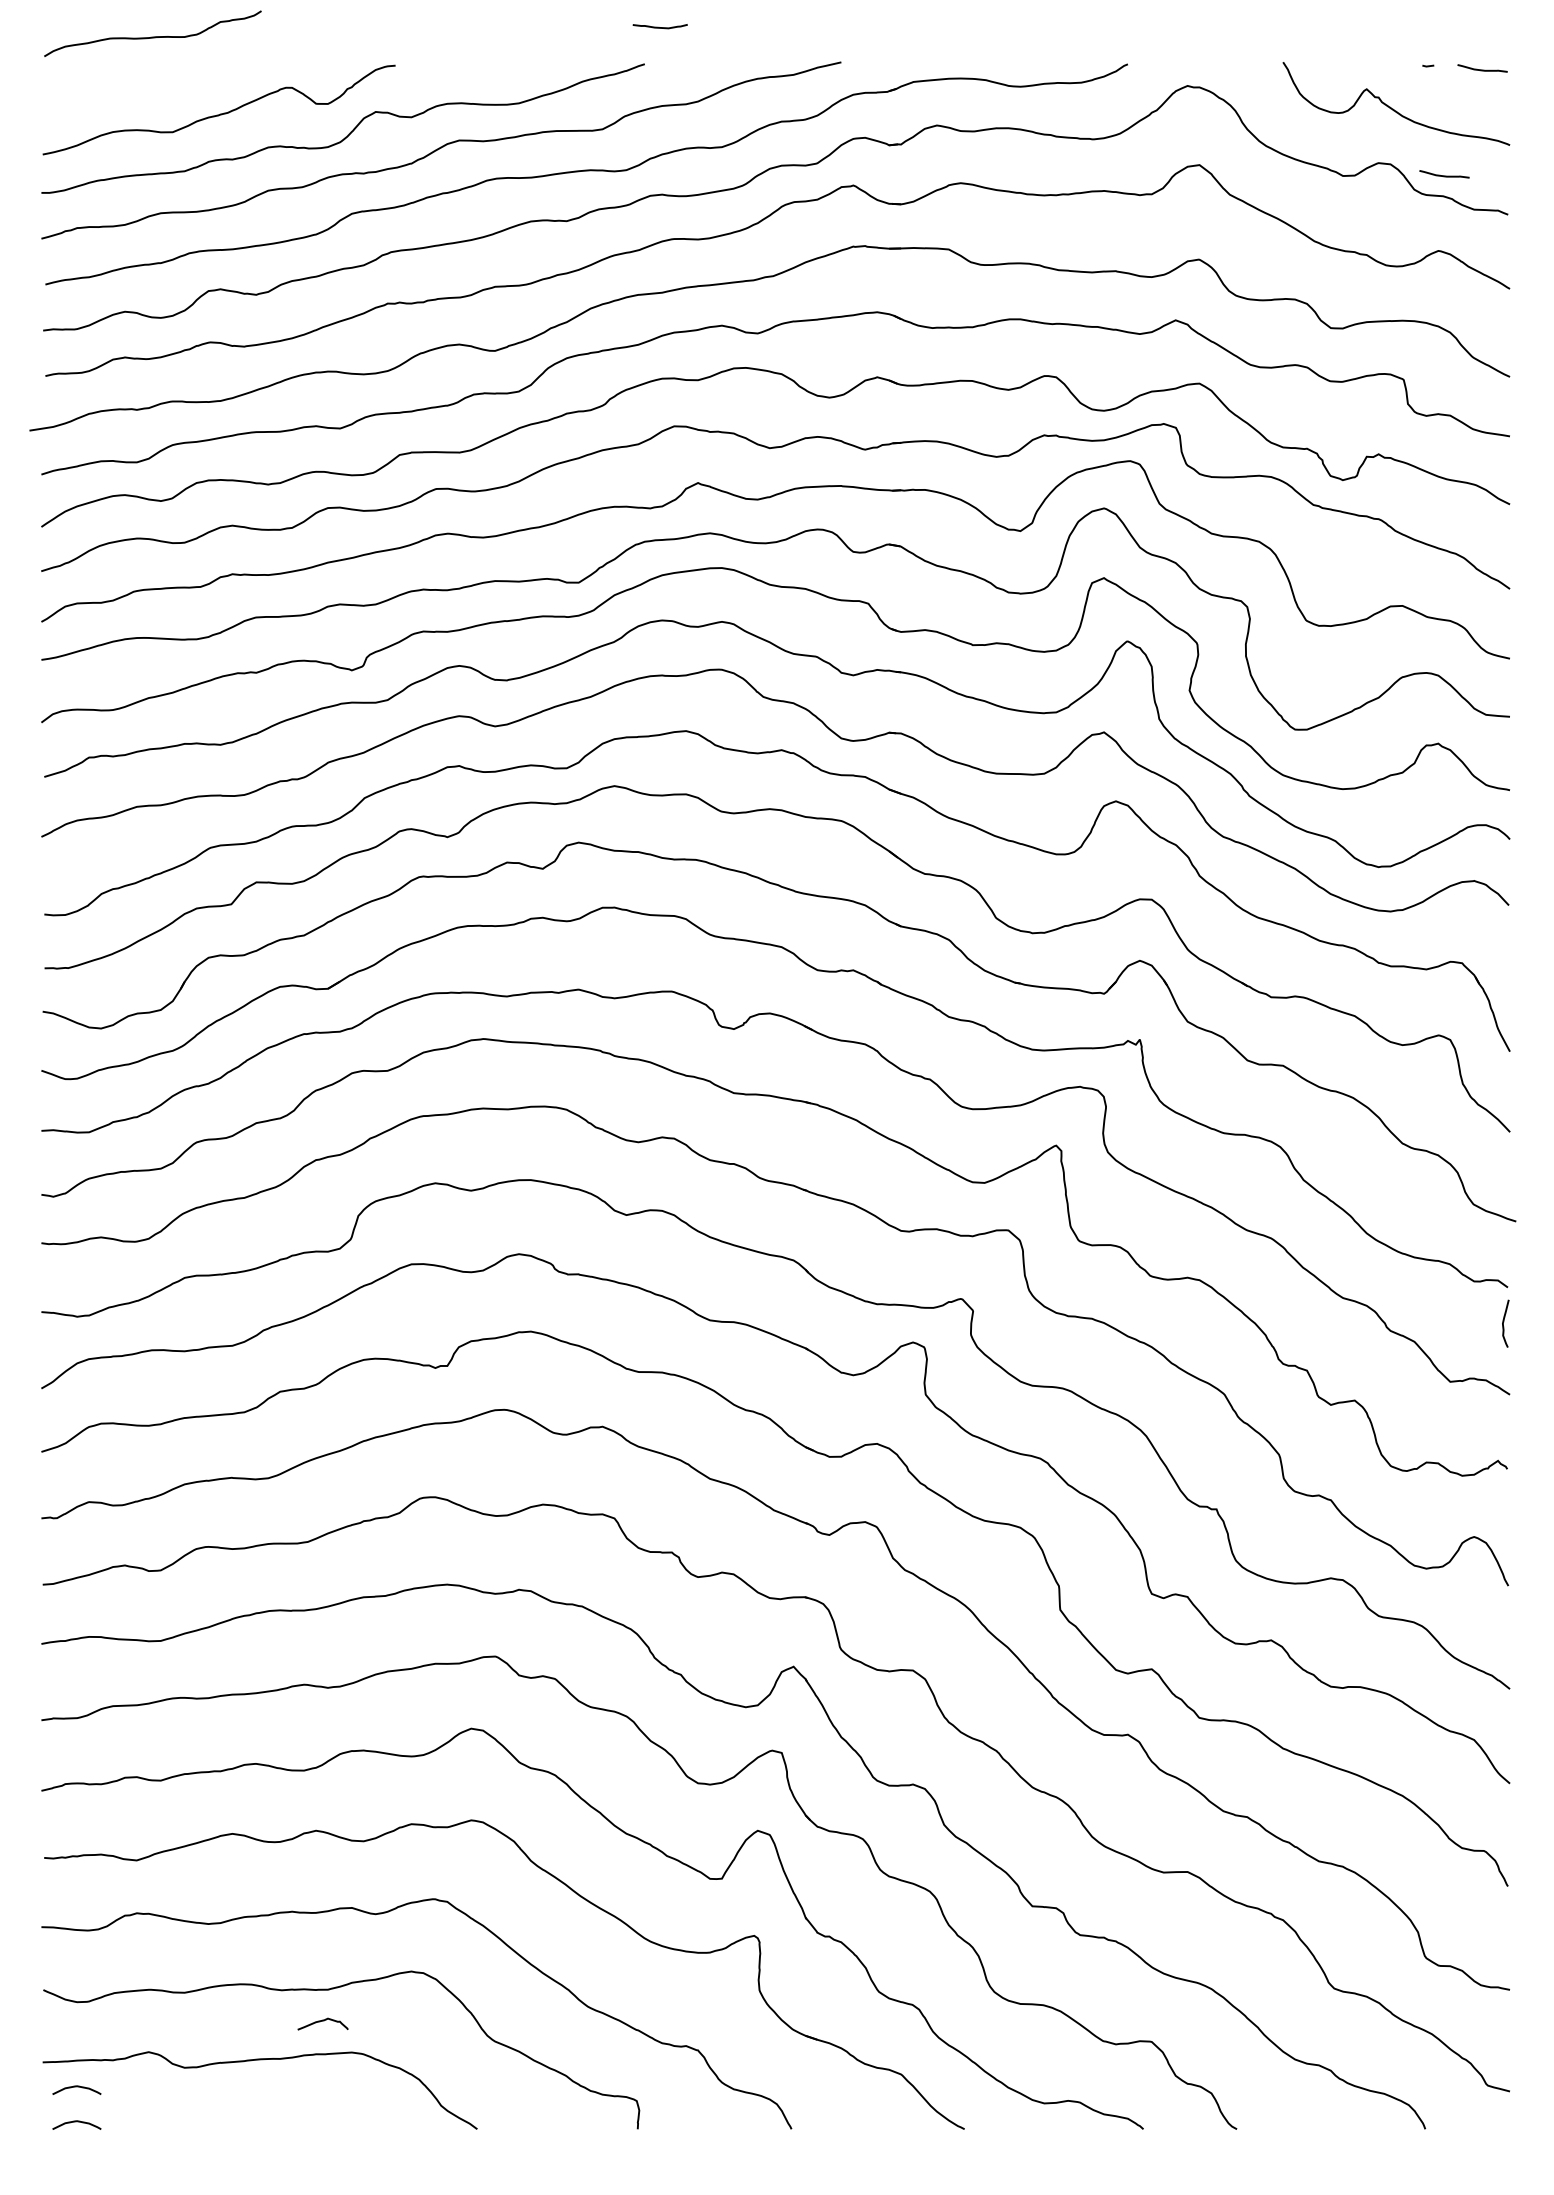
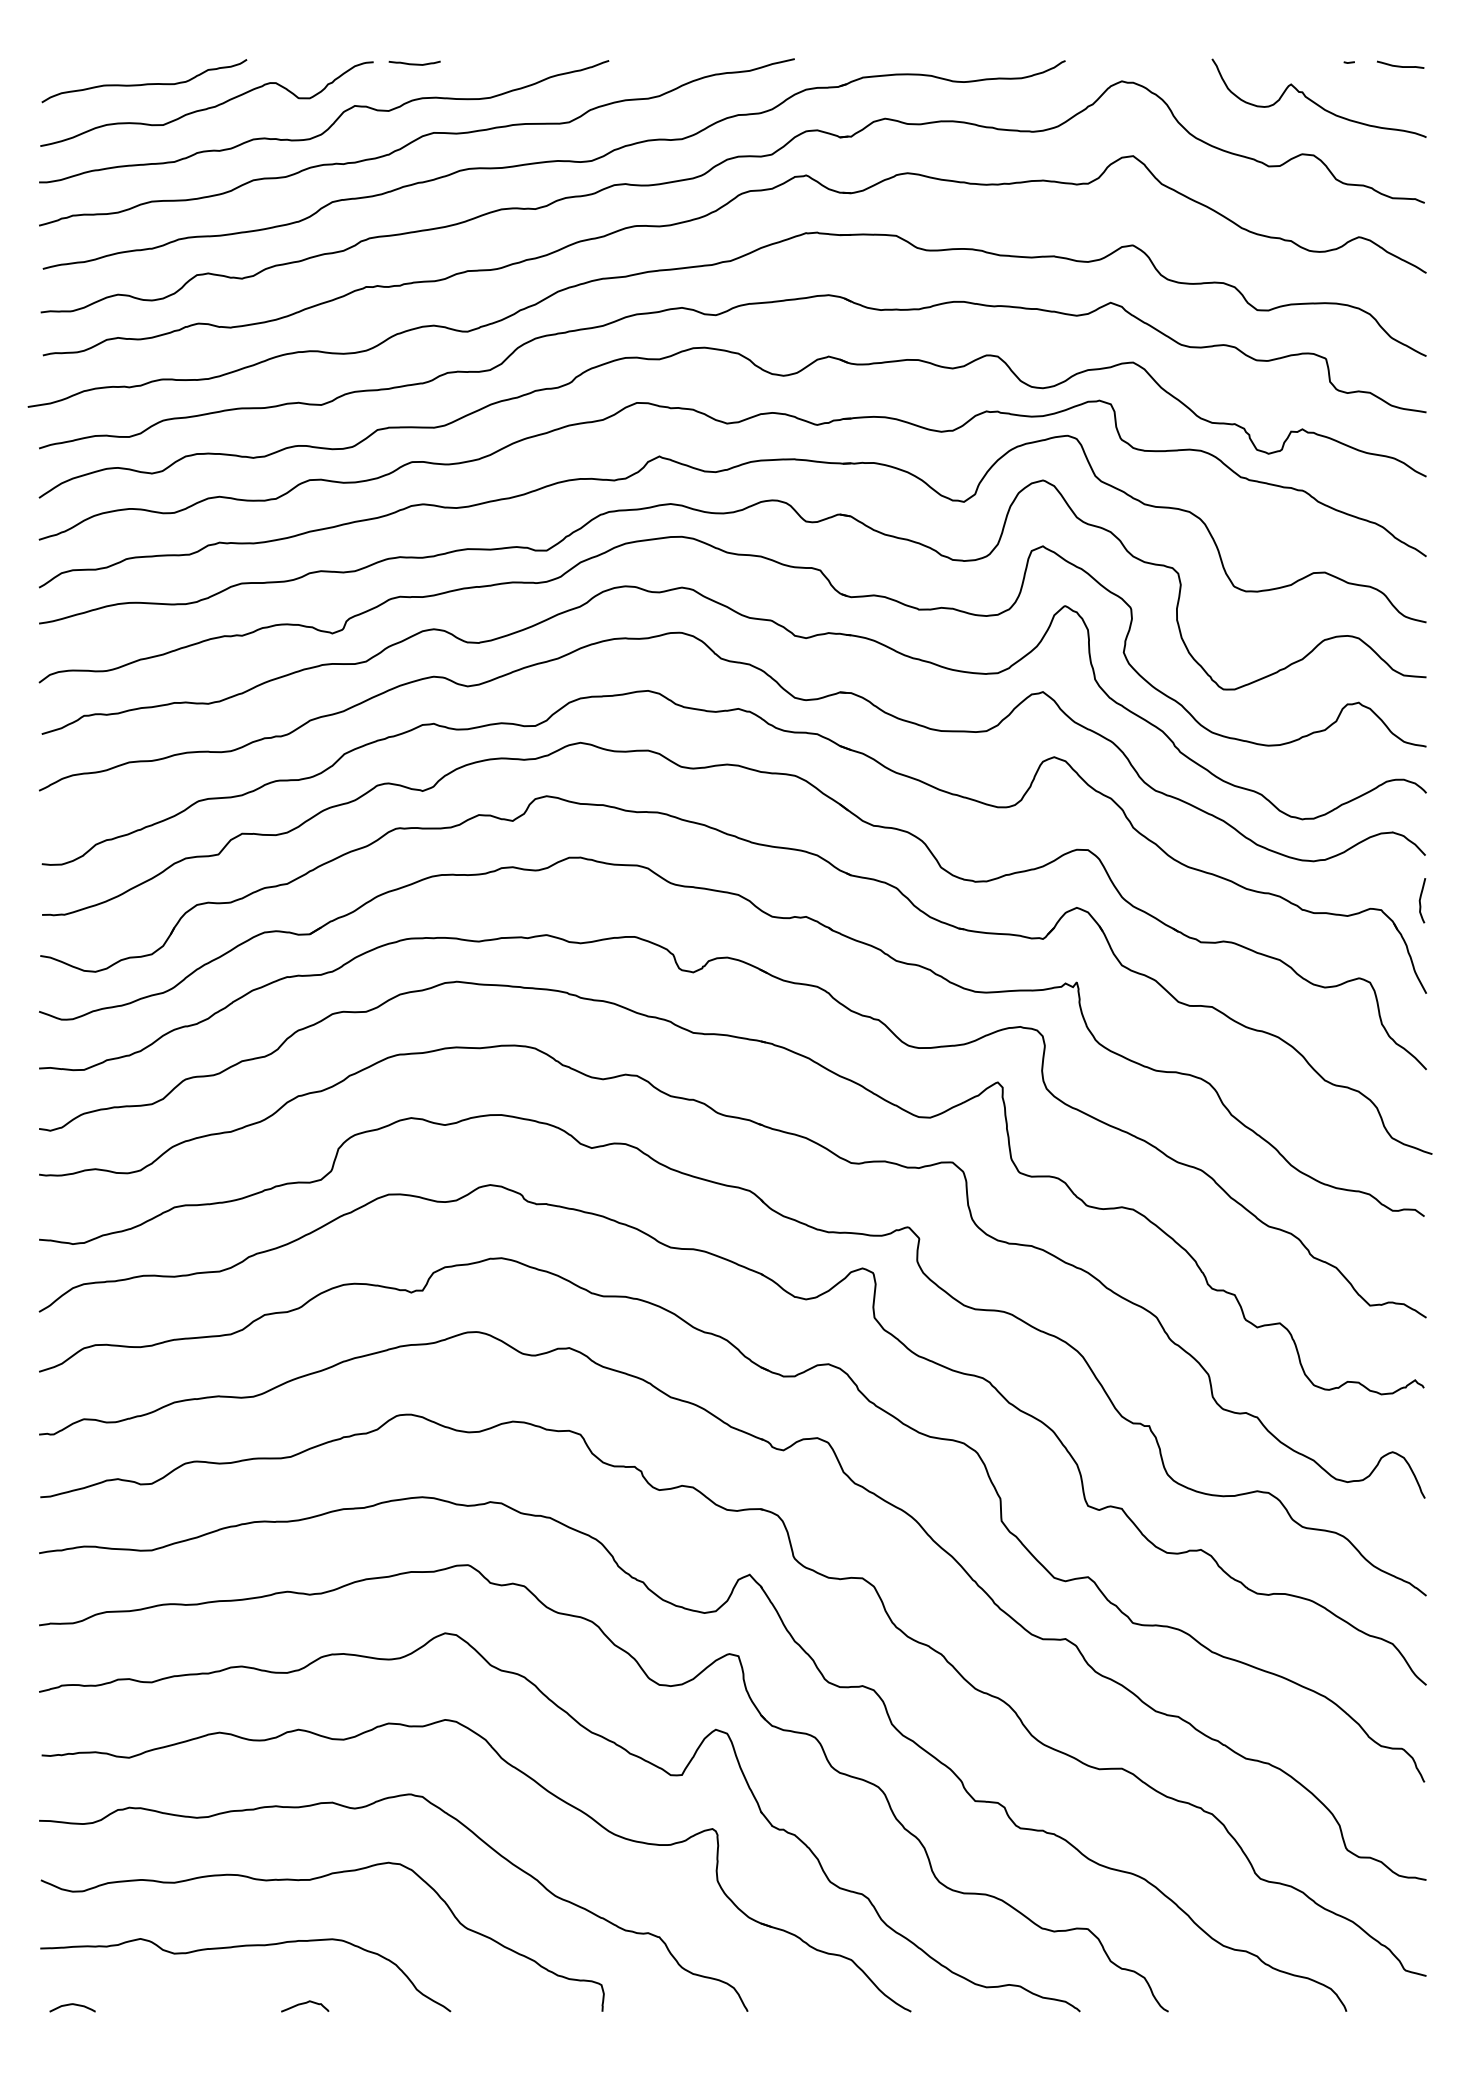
curve: (660, 26) -> (414, 63), moved
curve: (153, 36) -> (144, 83), moved
curve: (1444, 175) -> (1364, 165), removed
curve: (1503, 1323) -> (1420, 900), moved
curve: (322, 2022) -> (304, 2004), moved
curve: (75, 2087) -> (71, 1972), removed

